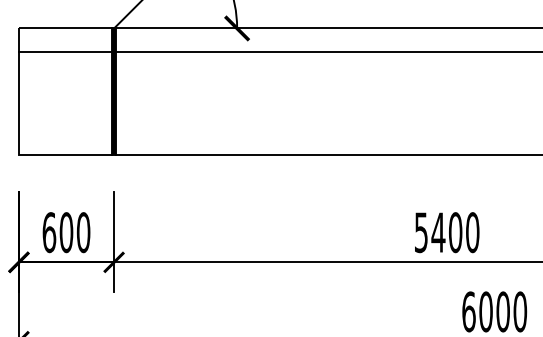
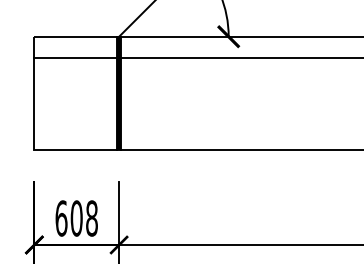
text: (83, 232) -> (91, 218), 600 -> 608

